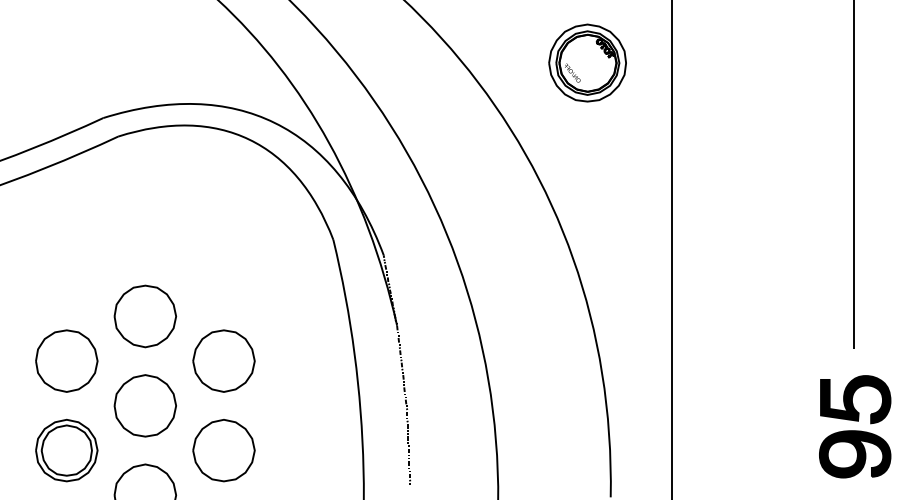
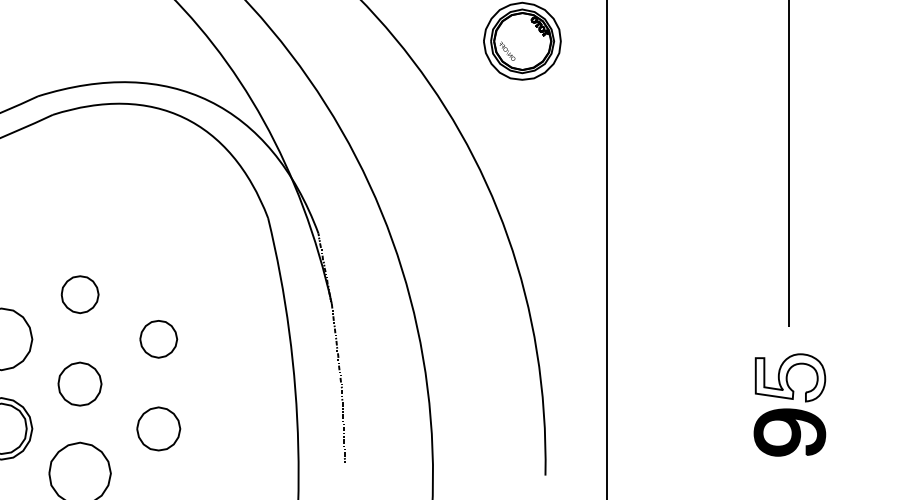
part: (145, 316) -> (80, 294), size x0.6
part: (223, 360) -> (158, 338), size x0.6
fill: (855, 399) -> (790, 377), removed
part: (144, 405) -> (79, 383), size x0.7
part: (223, 450) -> (158, 428), size x0.7

